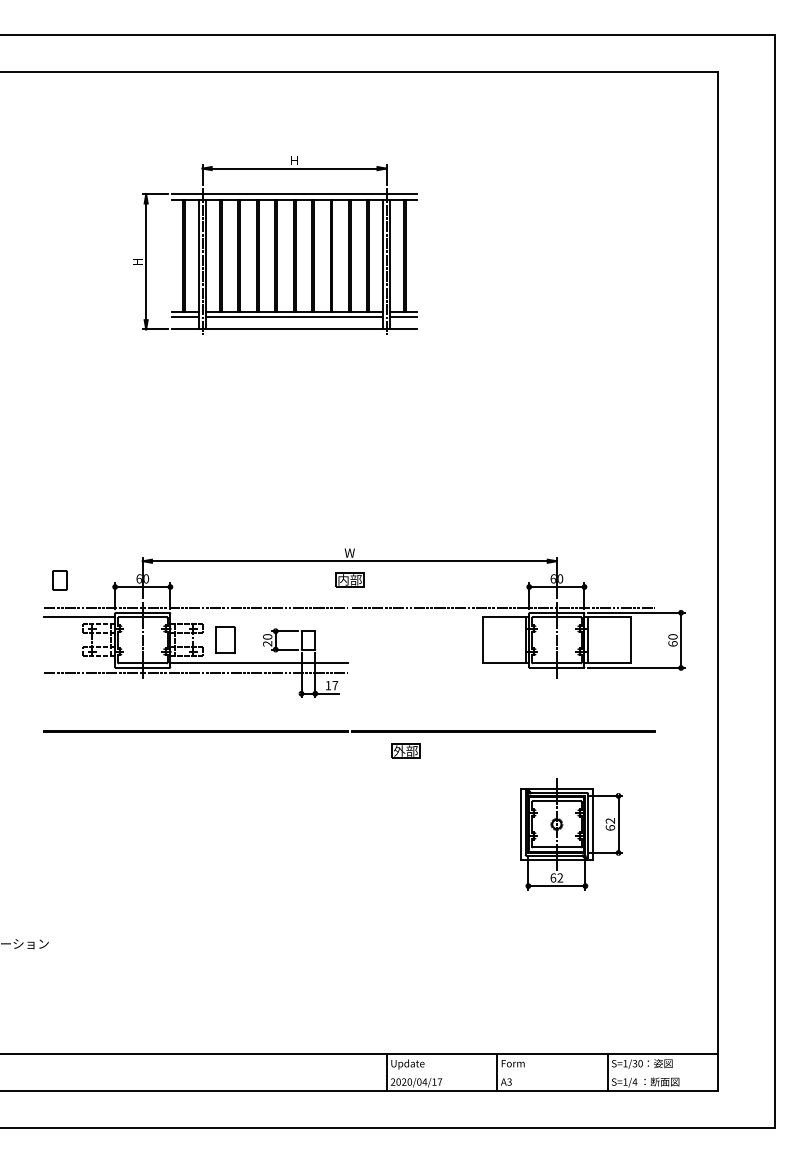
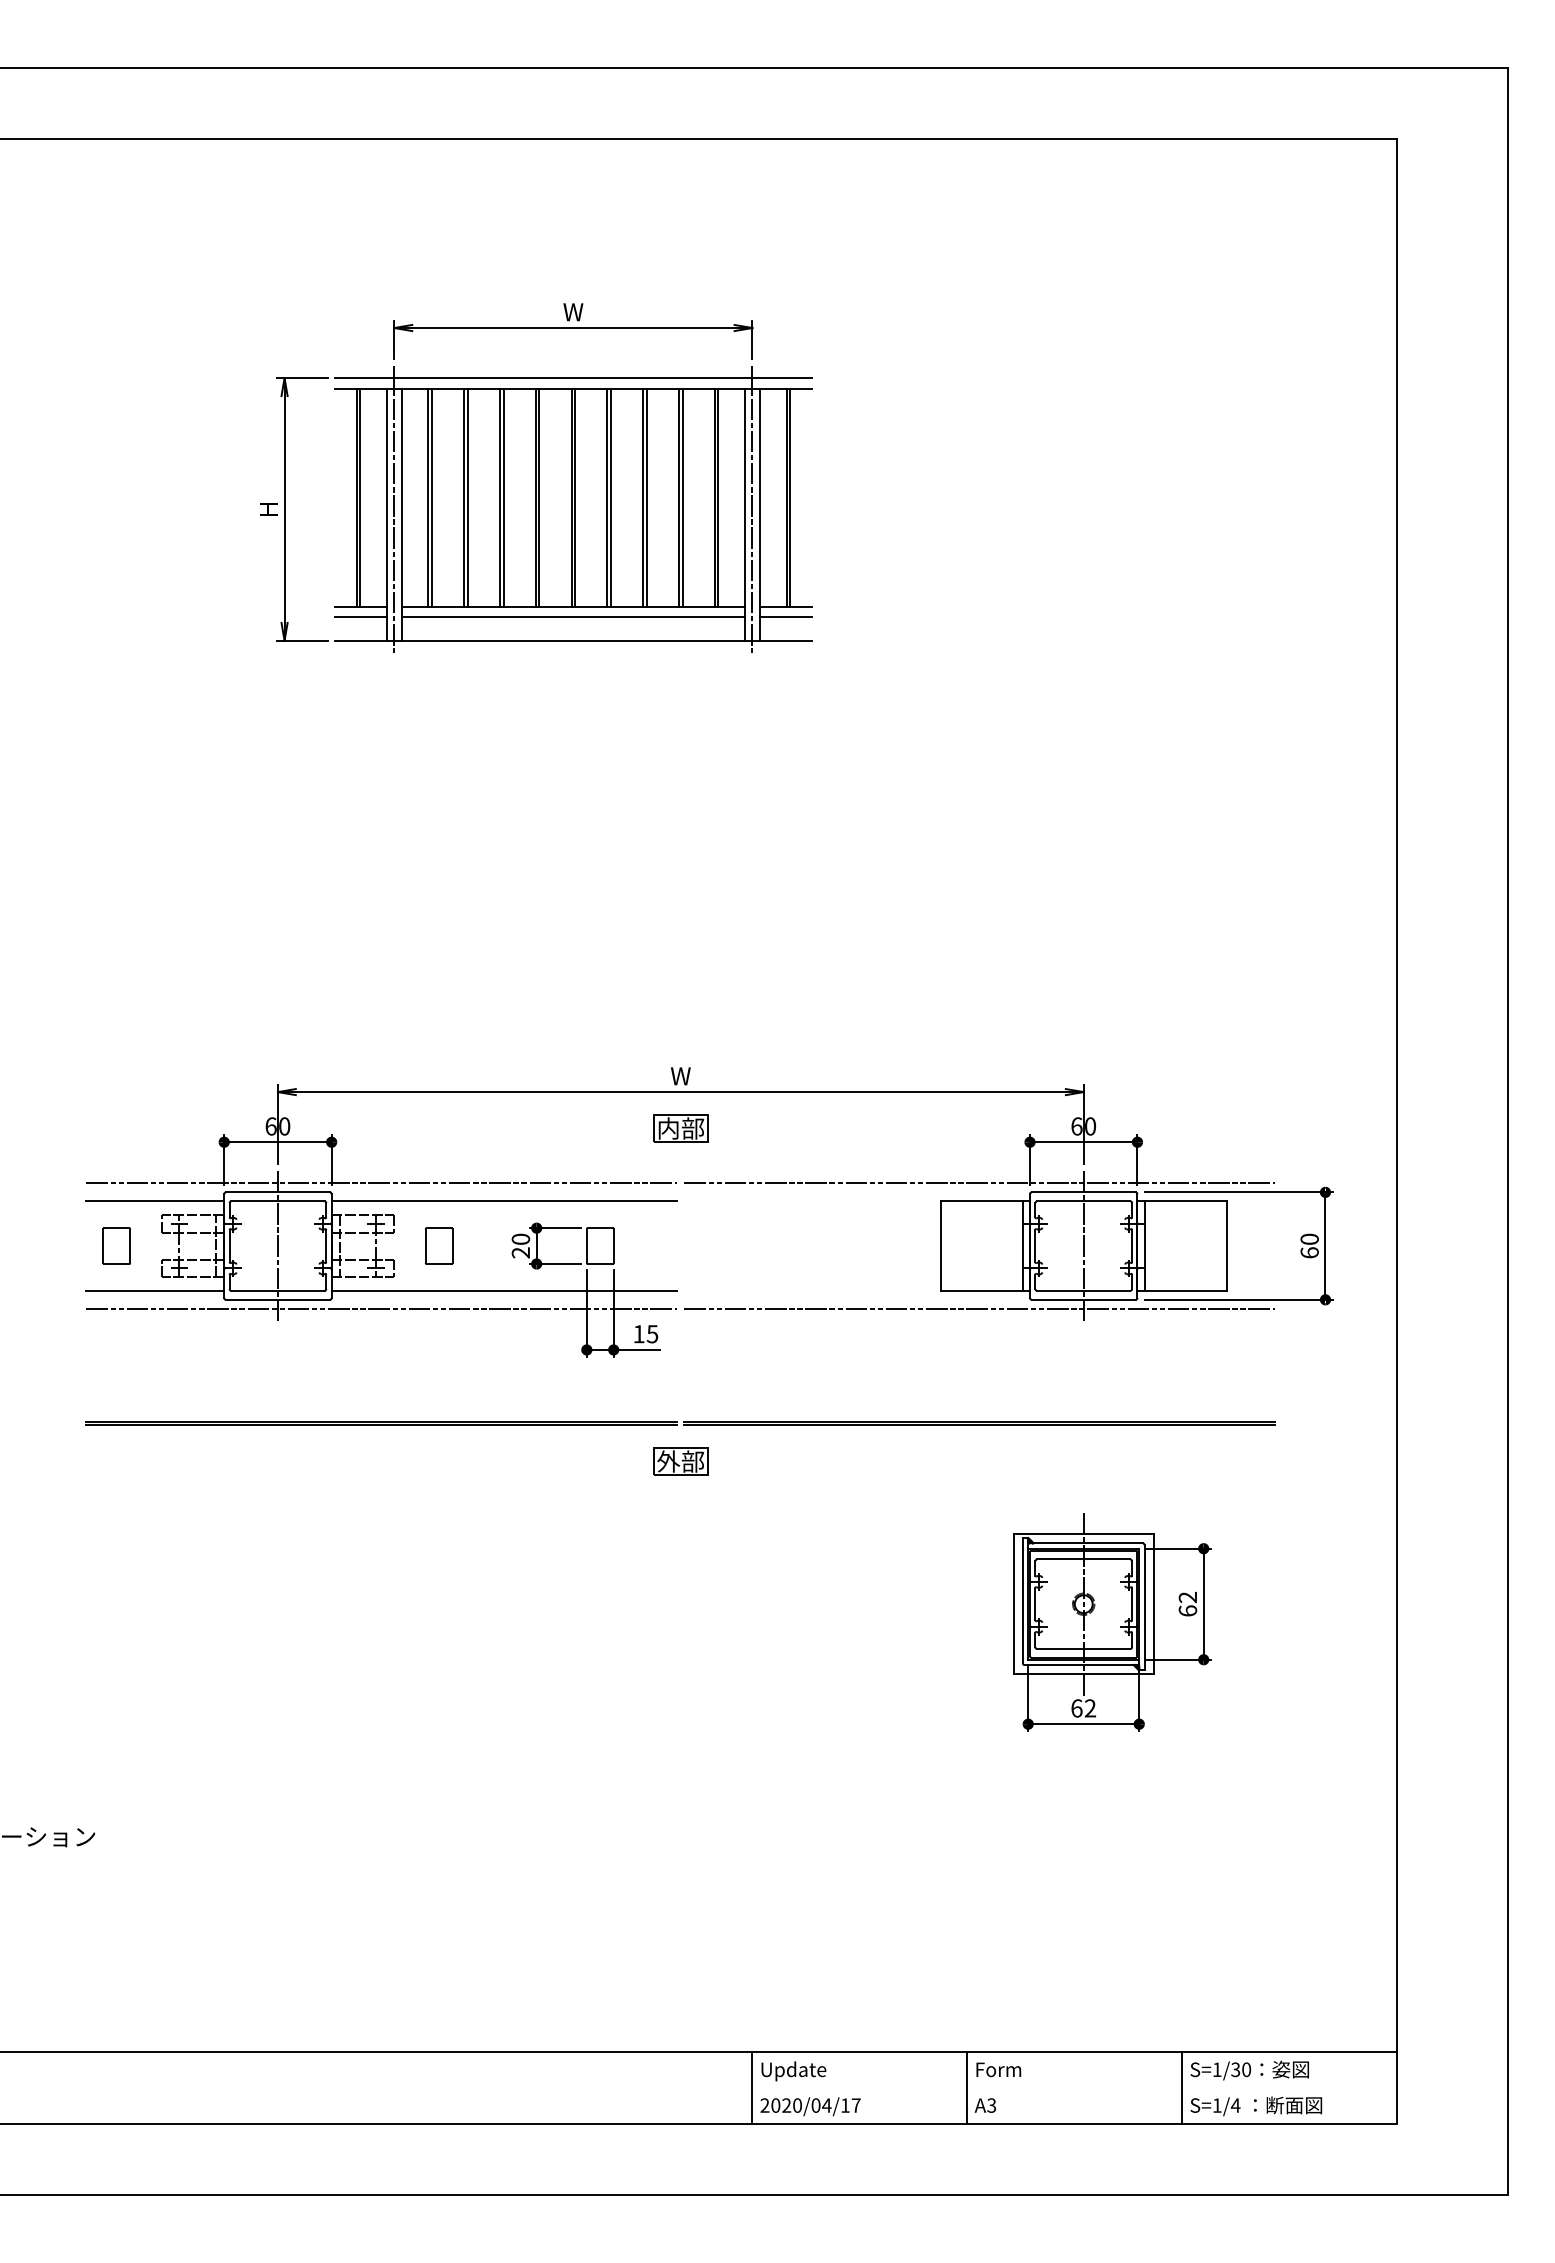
text: (294, 160) -> (573, 312), H -> W
part: (59, 580) -> (115, 1246), moved
line: (258, 617) -> (503, 1201), added
part: (225, 640) -> (438, 1246), size x0.71
line: (79, 663) -> (154, 1291), added
line: (503, 672) -> (979, 1308), added
text: (335, 685) -> (652, 1333), 17 -> 15
part: (405, 750) -> (680, 1460), moved

